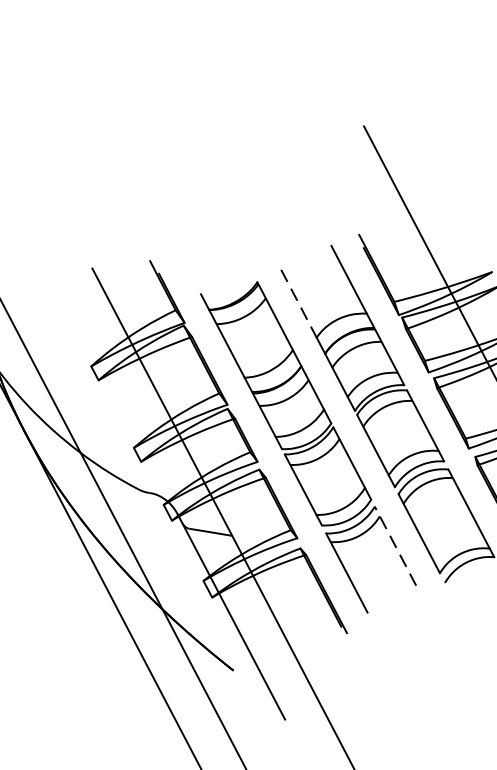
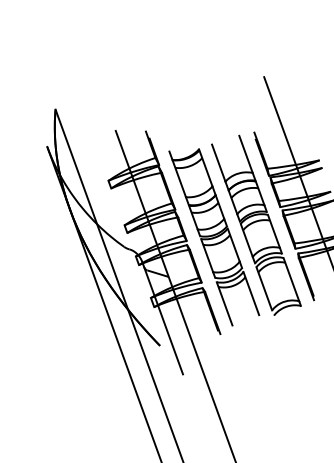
line: (298, 304) -> (218, 163), dashed -> solid
line: (395, 546) -> (251, 293), dashed -> solid

